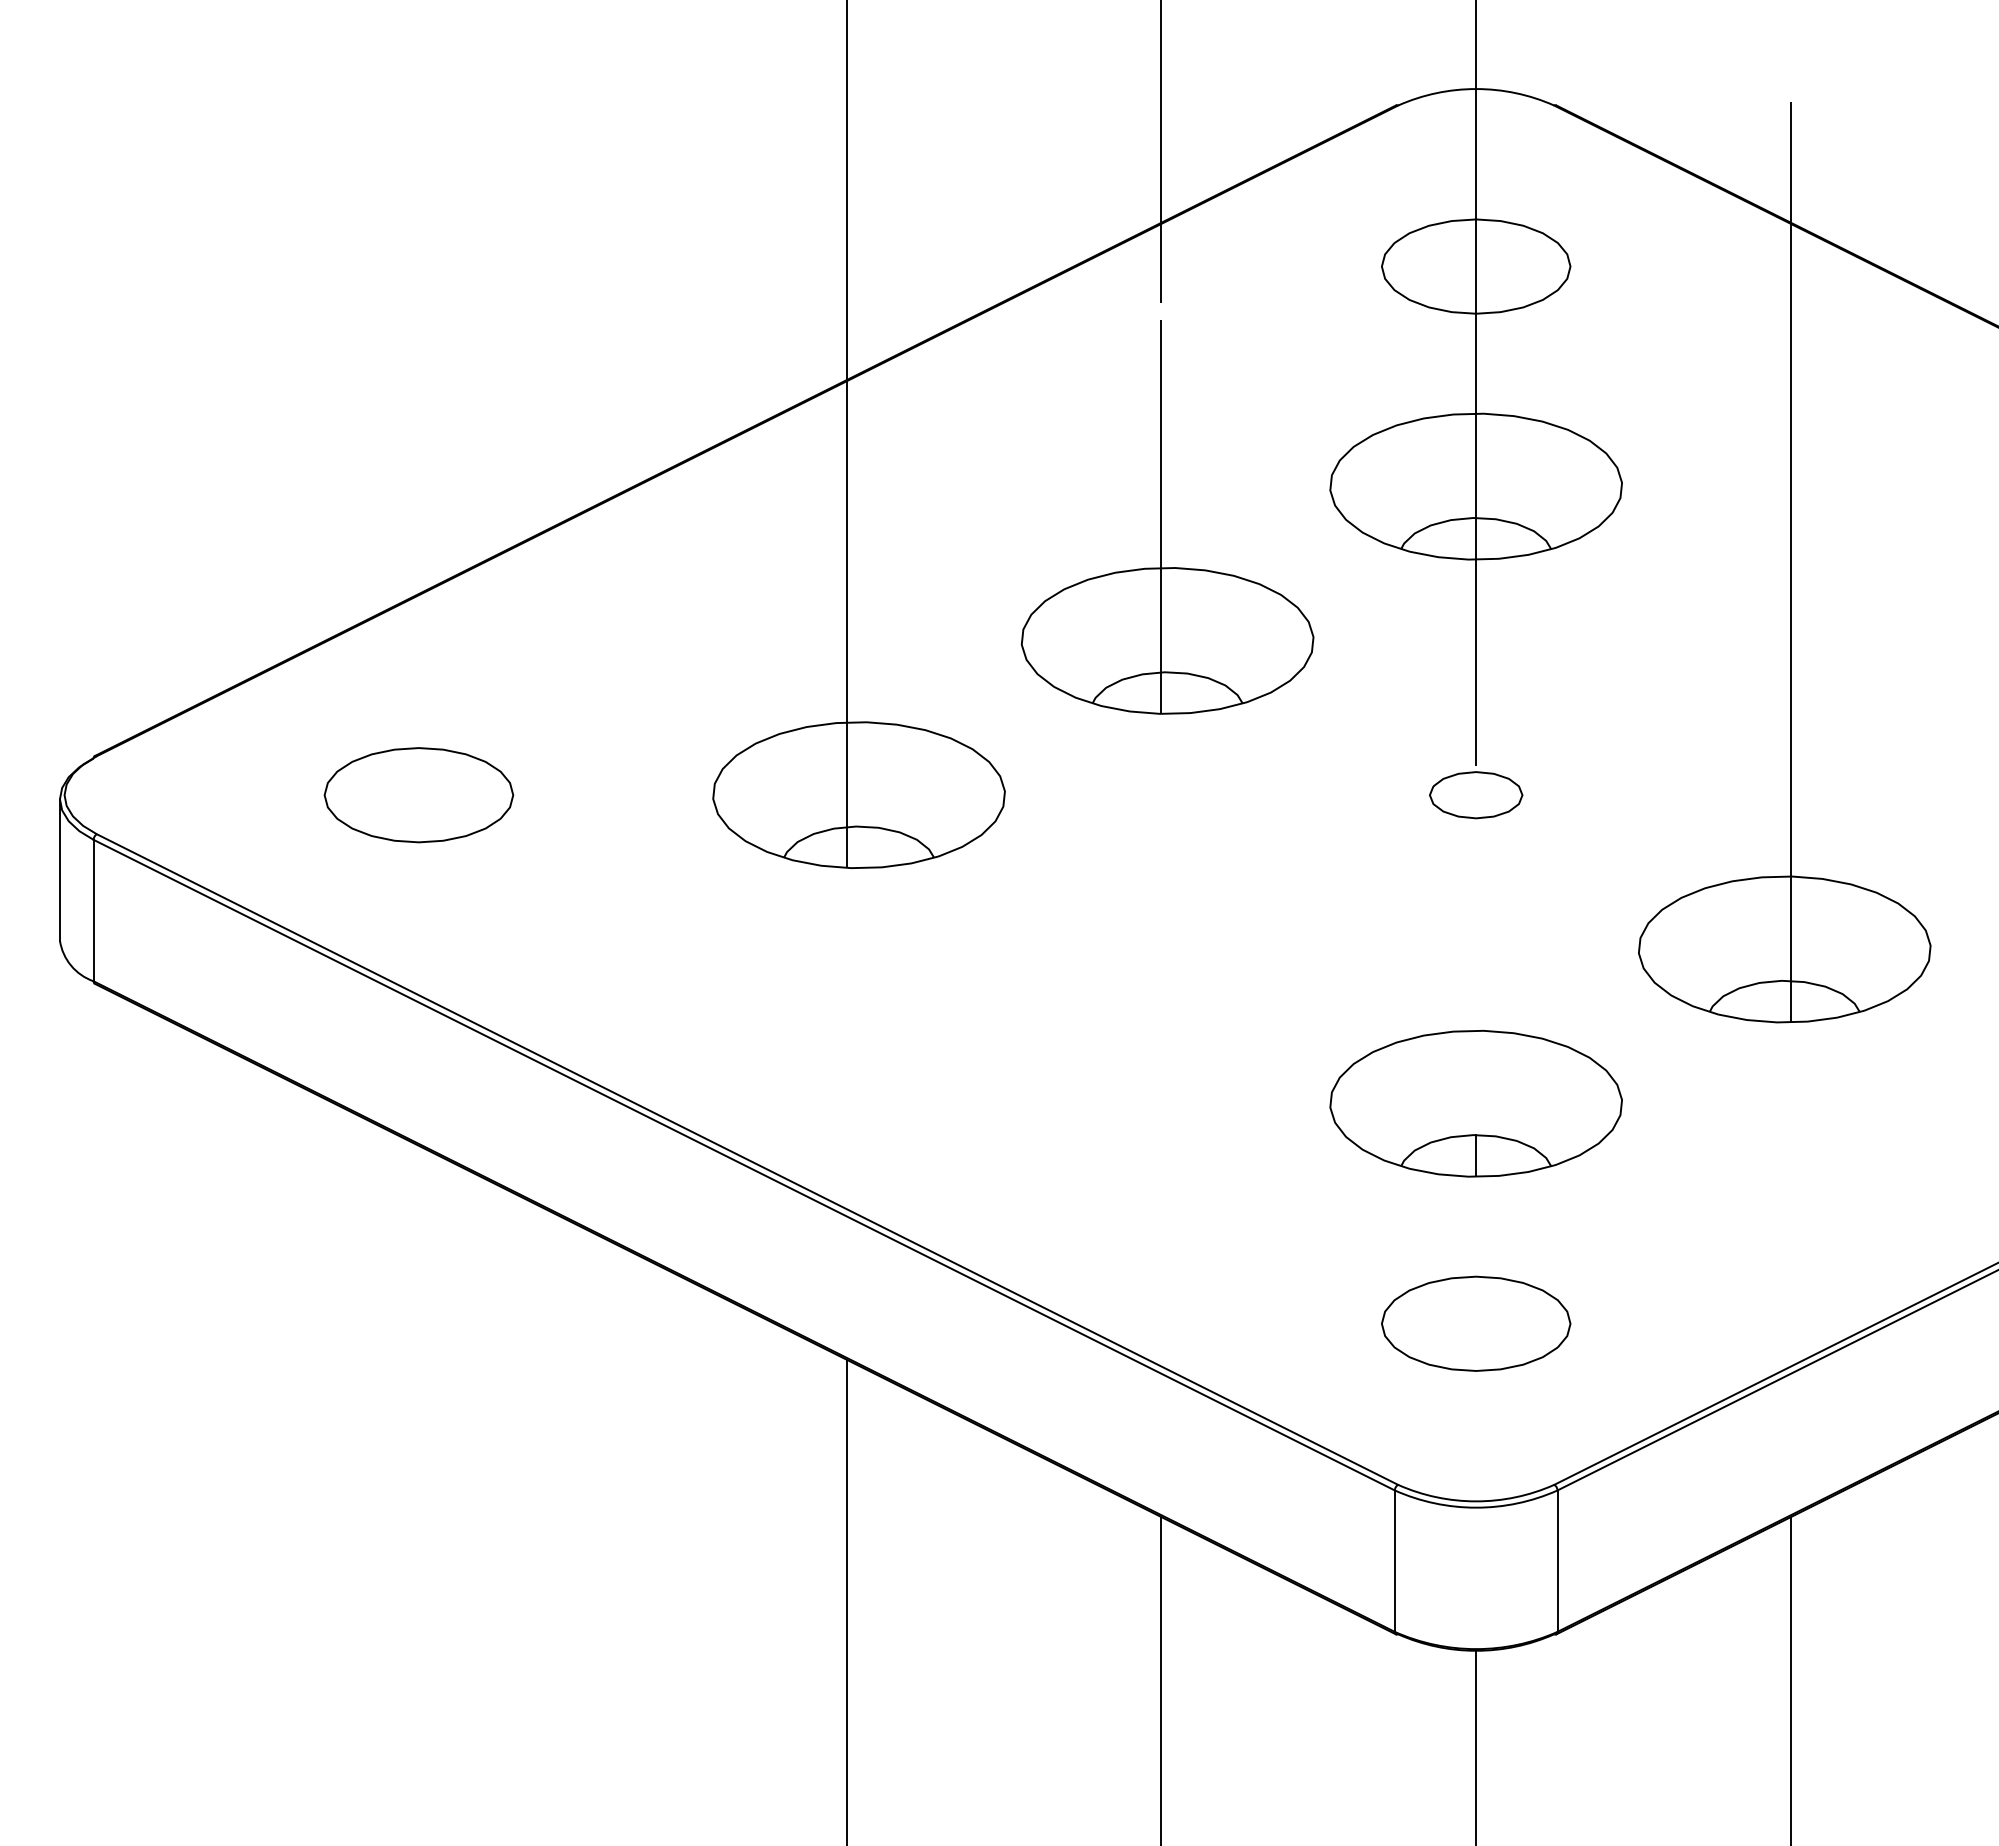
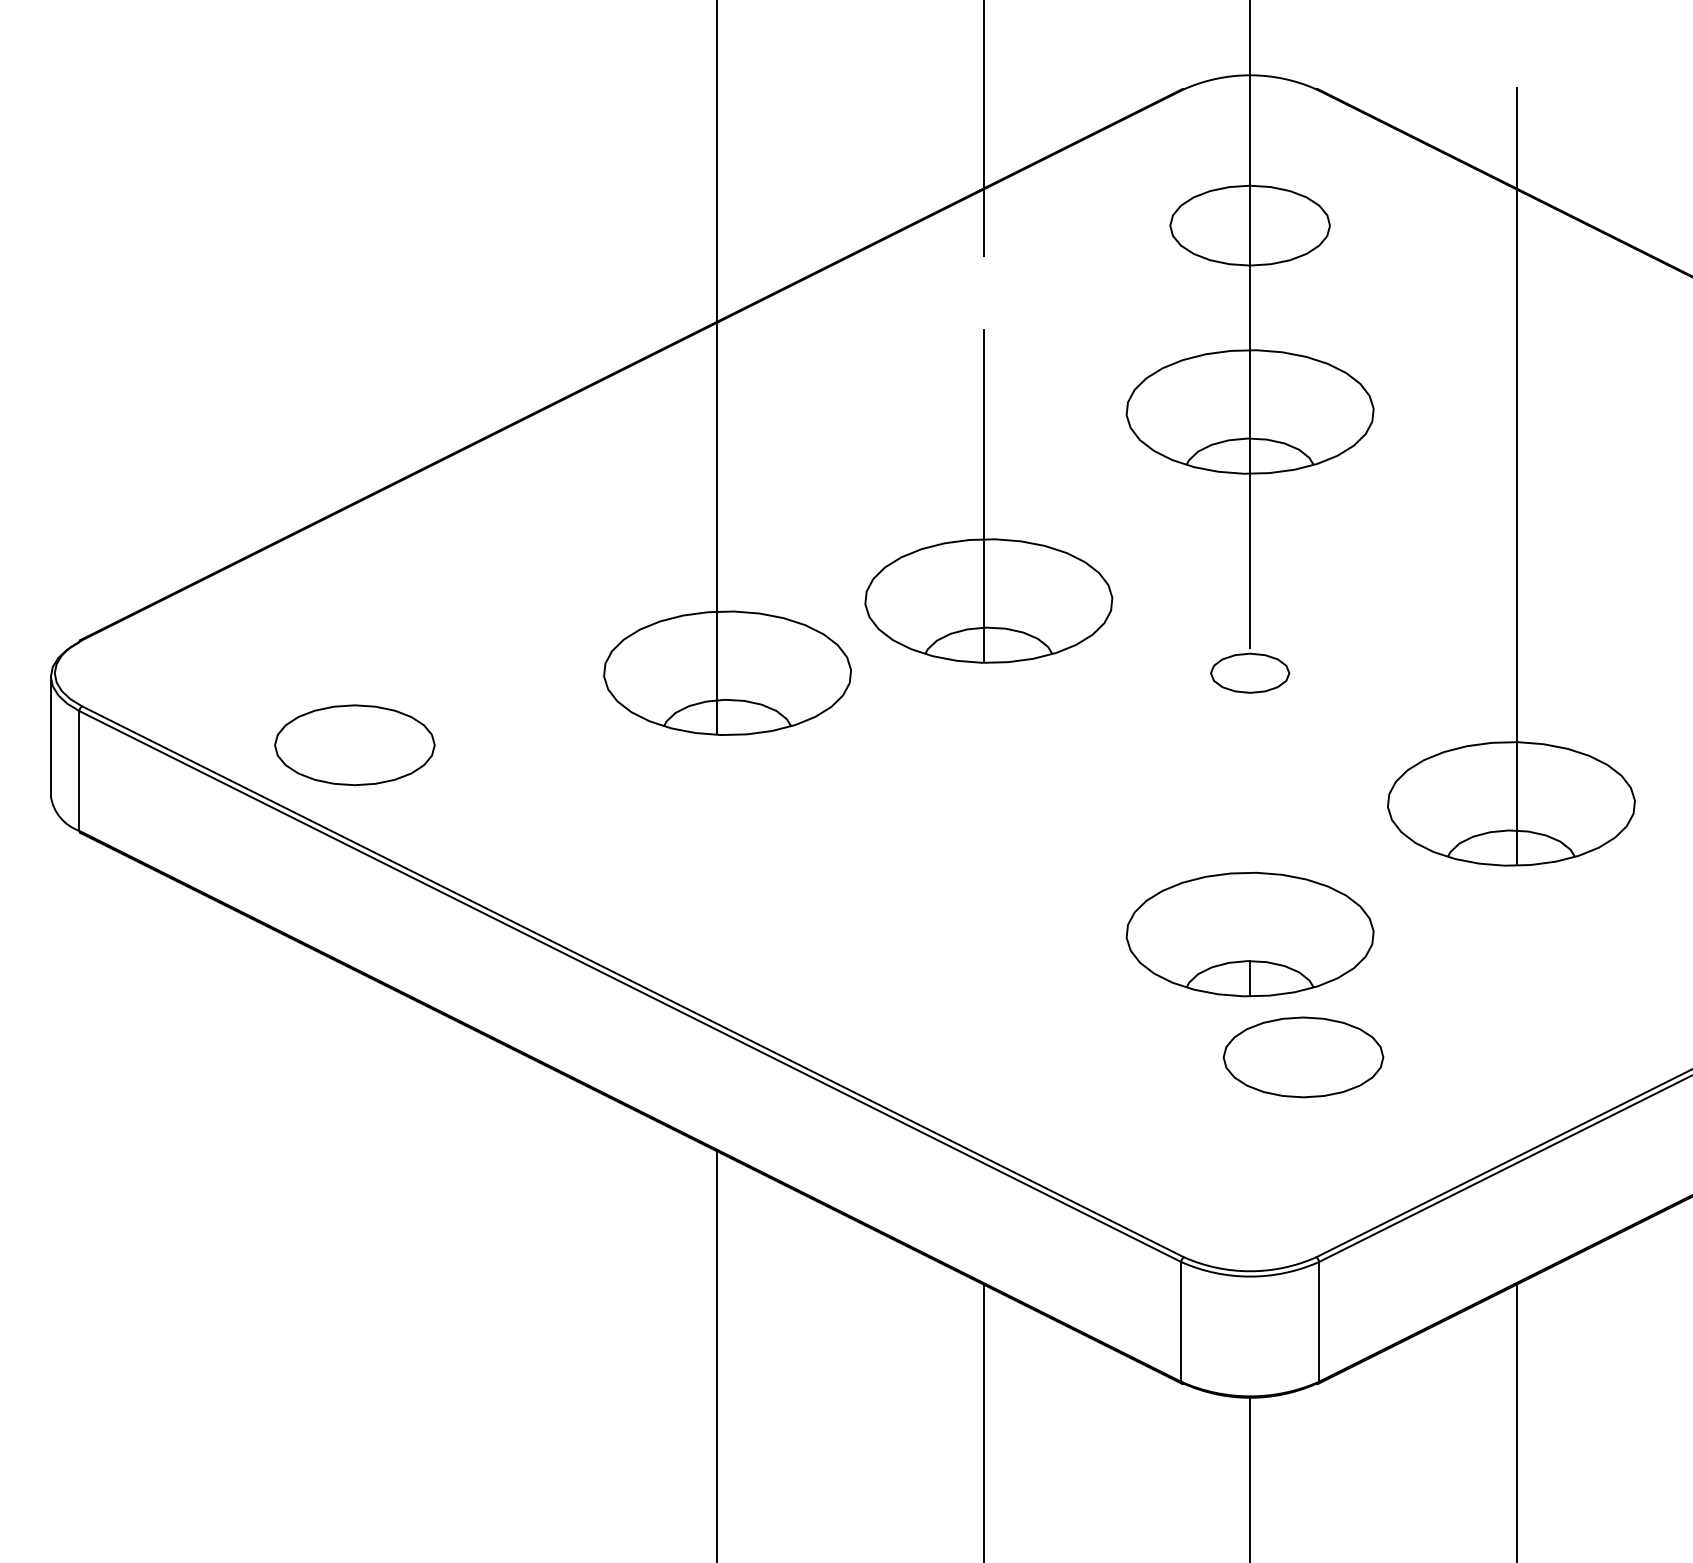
part: (1167, 517) -> (988, 496), moved
part: (418, 795) -> (354, 745), moved
part: (1476, 1323) -> (1303, 1057), moved

